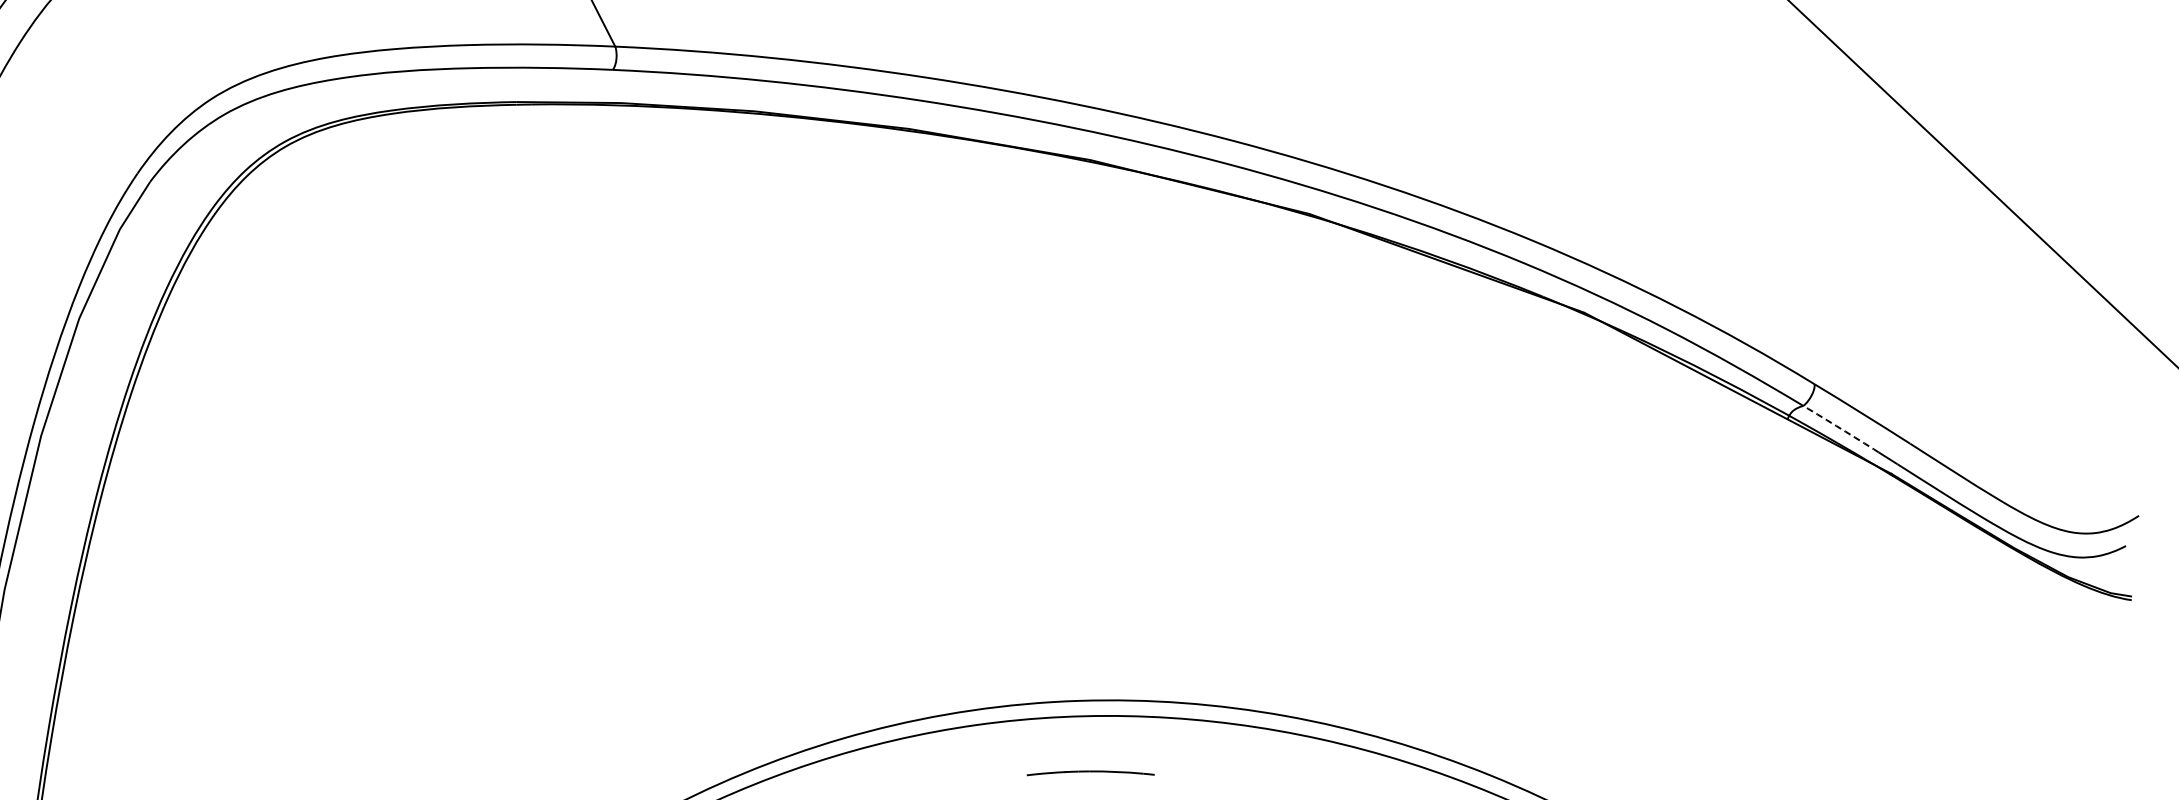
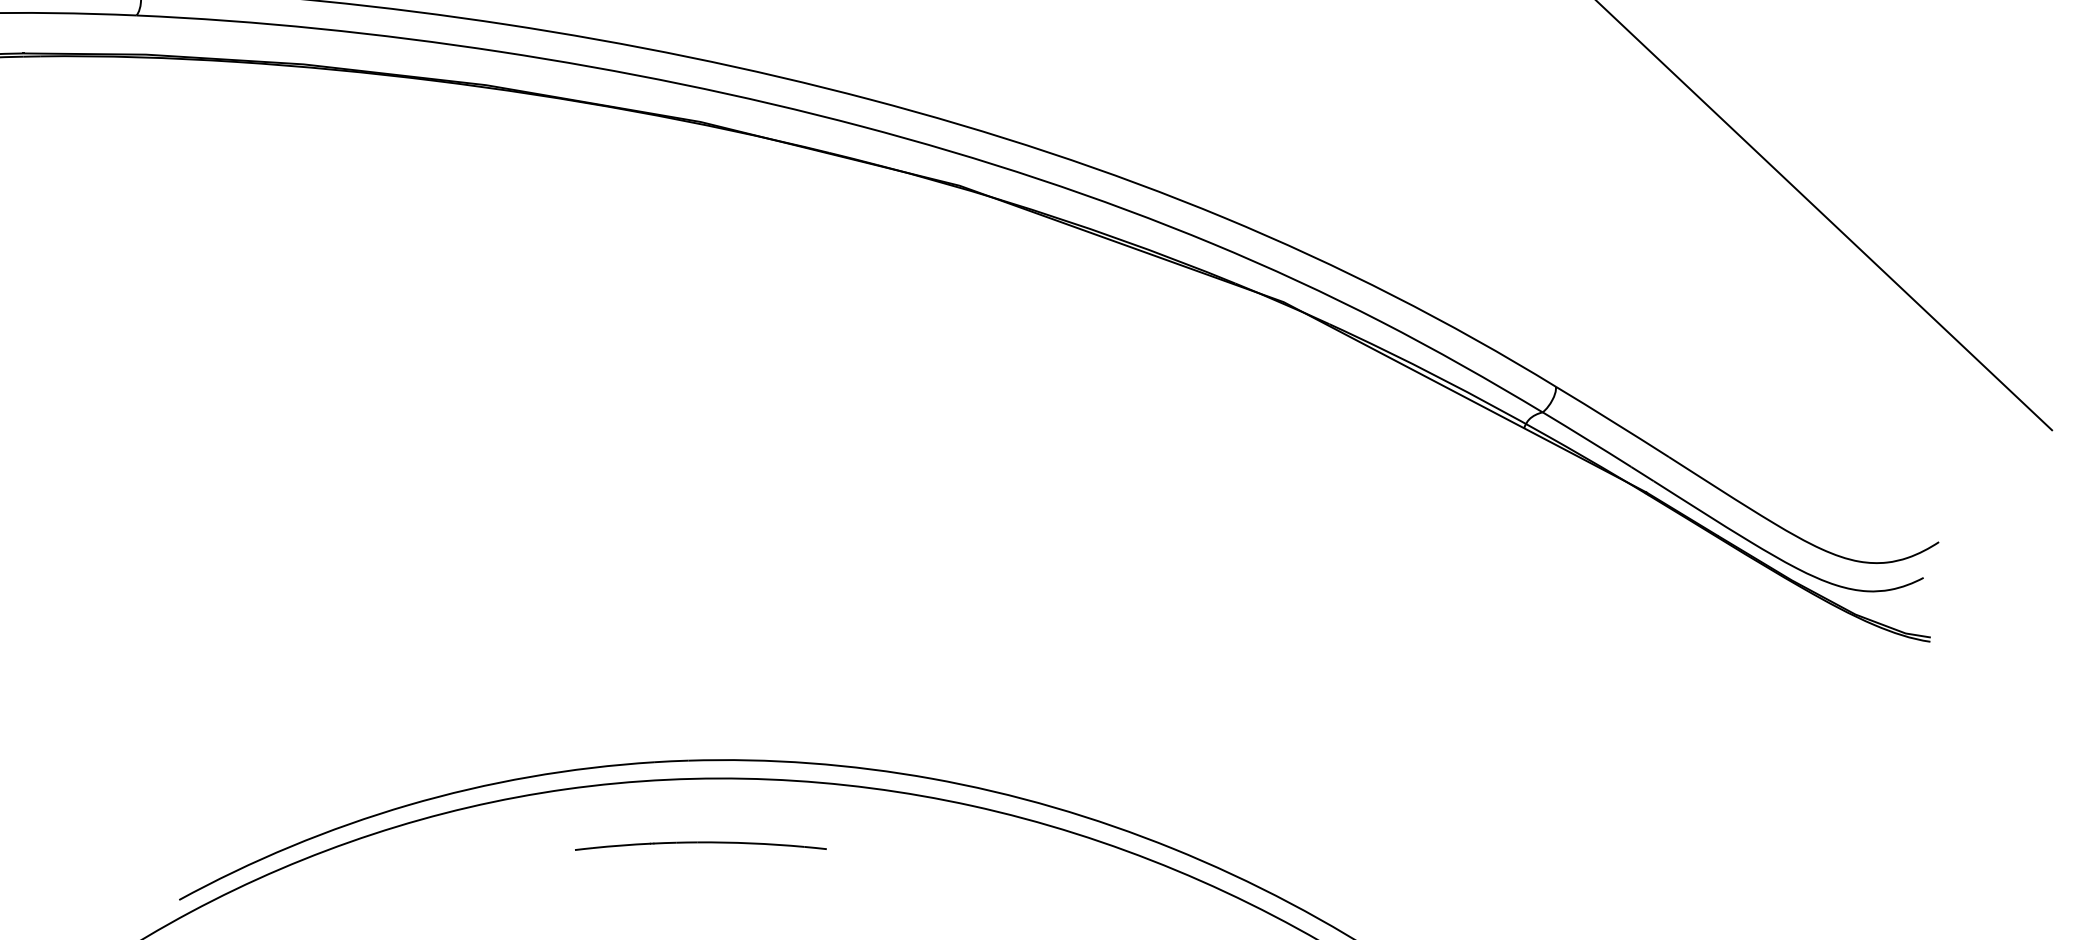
arc: (1841, 428) -> (1587, 439), dashed -> solid
part: (1090, 773) -> (700, 846), size x1.67

